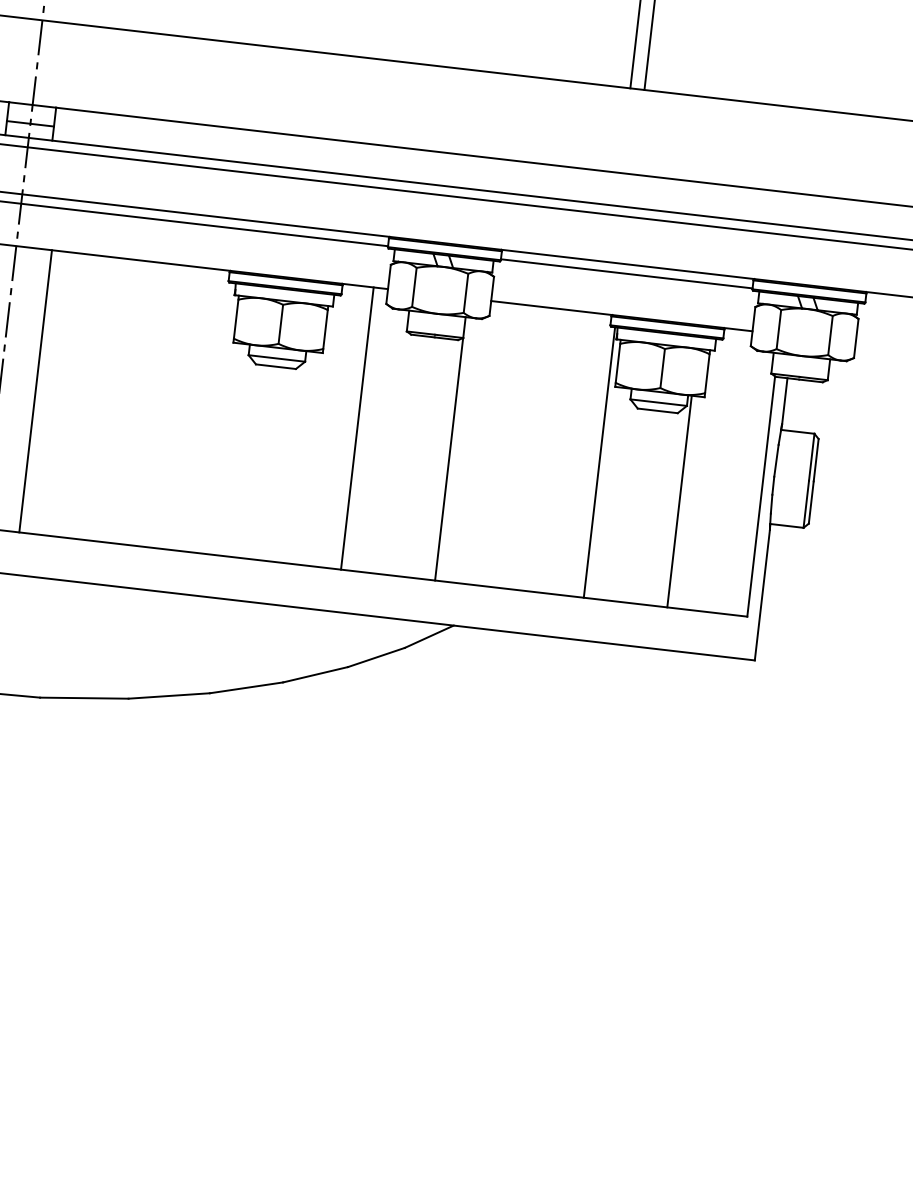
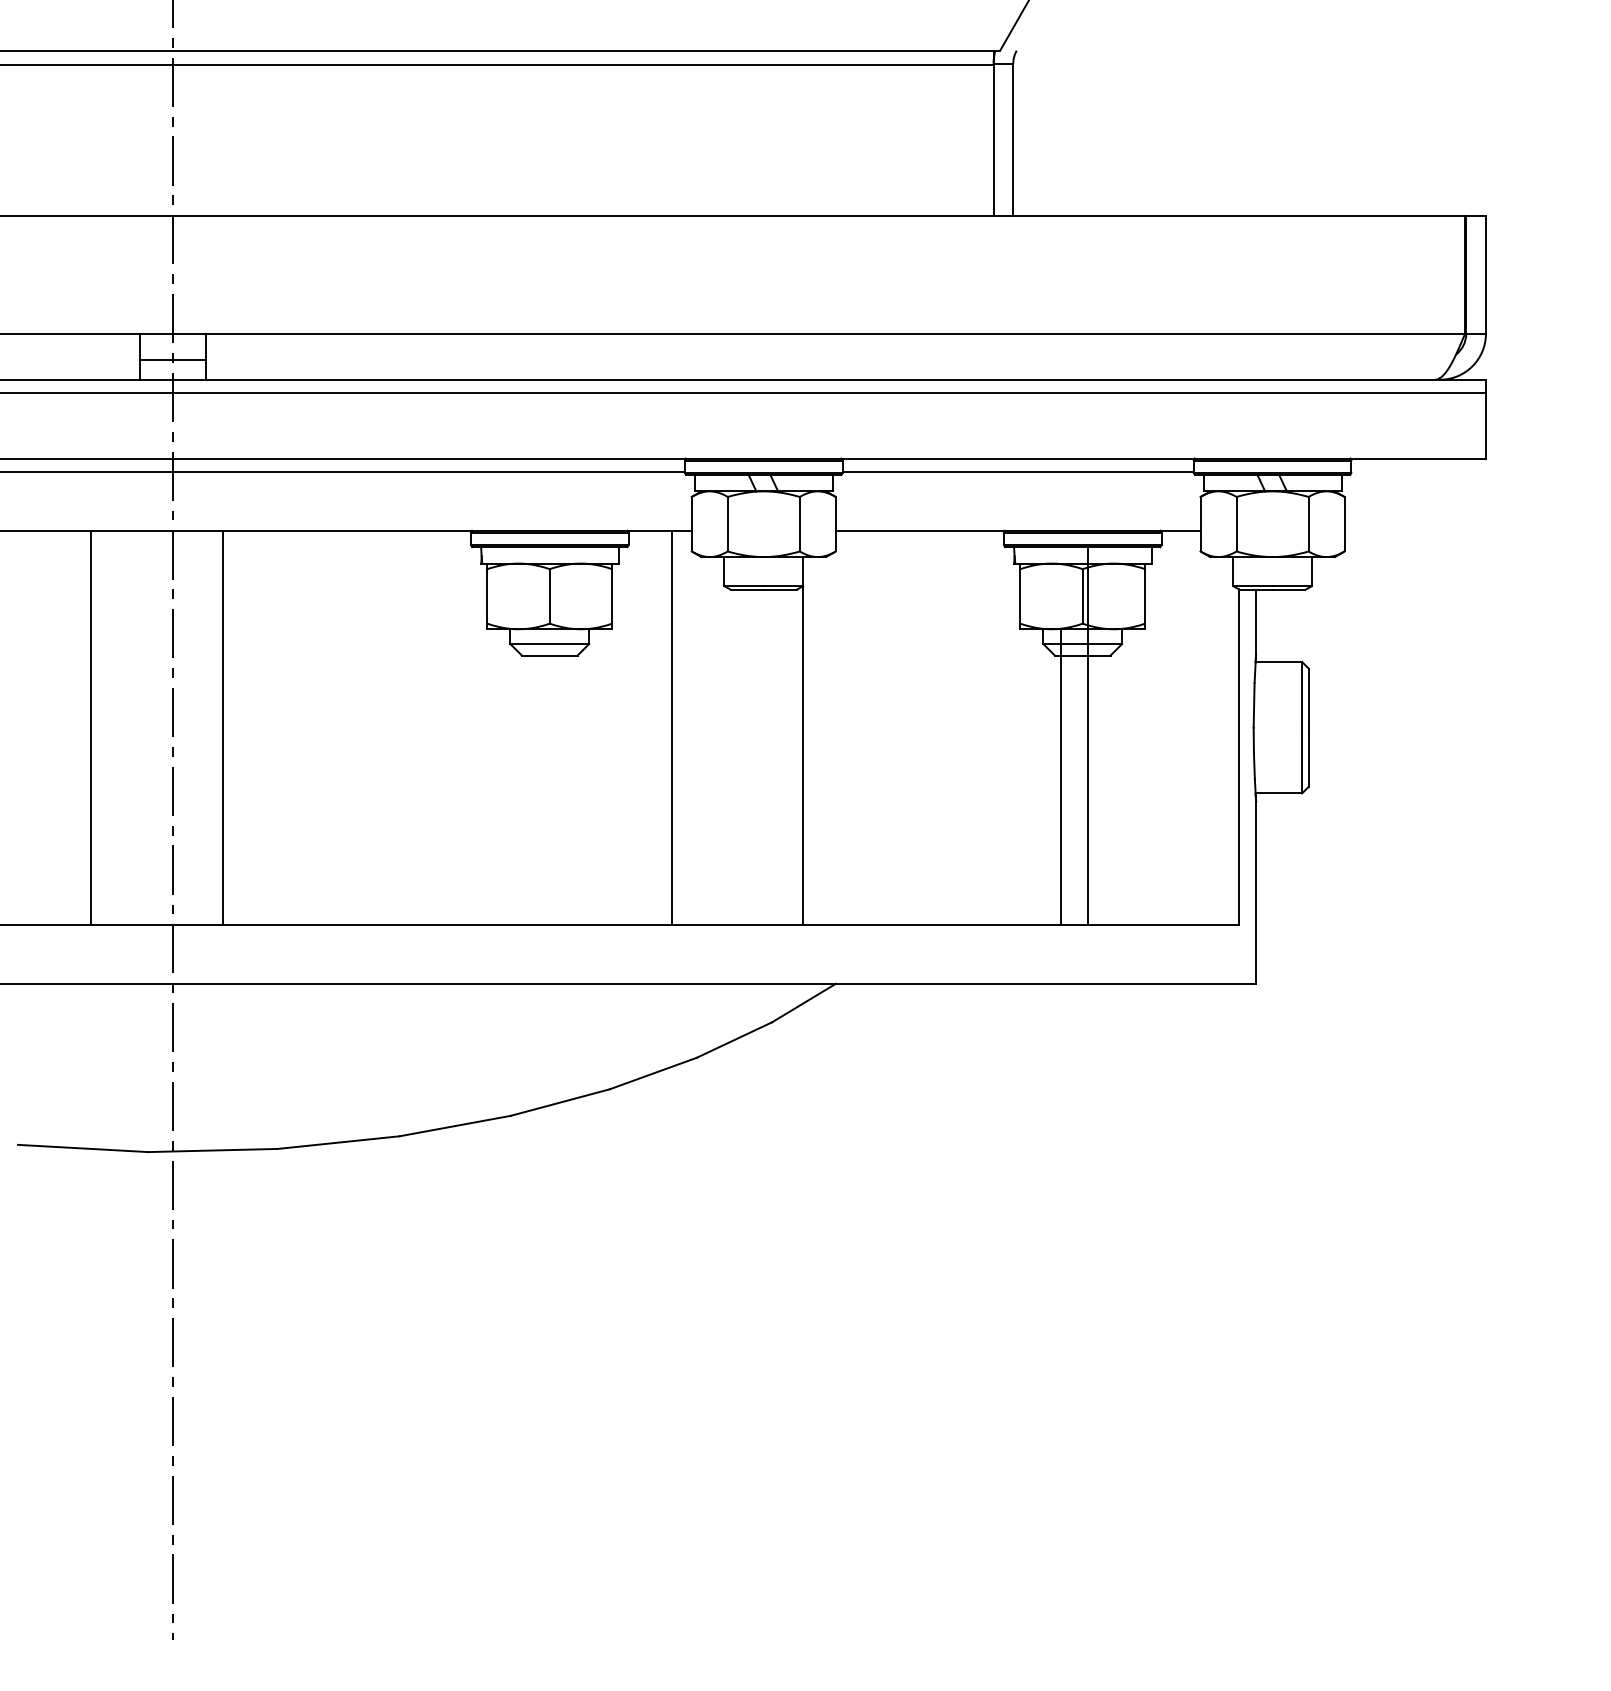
line: (599, 462) -> (1087, 735), moved
line: (679, 501) -> (1061, 776), moved

